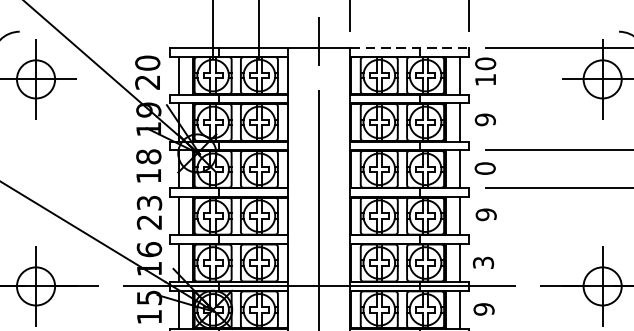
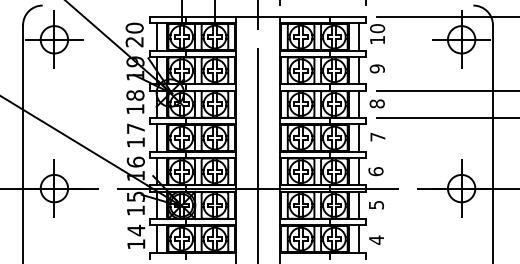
line: (410, 48) -> (323, 17), dashed -> solid
text: (485, 168) -> (377, 103), 0 -> 8
text: (148, 212) -> (135, 135), 23 -> 17
text: (485, 213) -> (377, 136), 9 -> 7
text: (482, 262) -> (375, 171), 3 -> 6
text: (482, 308) -> (375, 204), 9 -> 5

